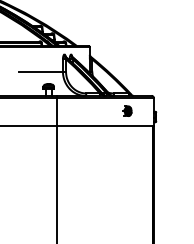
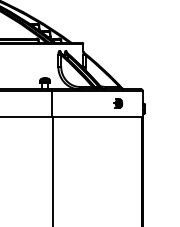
line: (40, 71) -> (37, 66), removed

